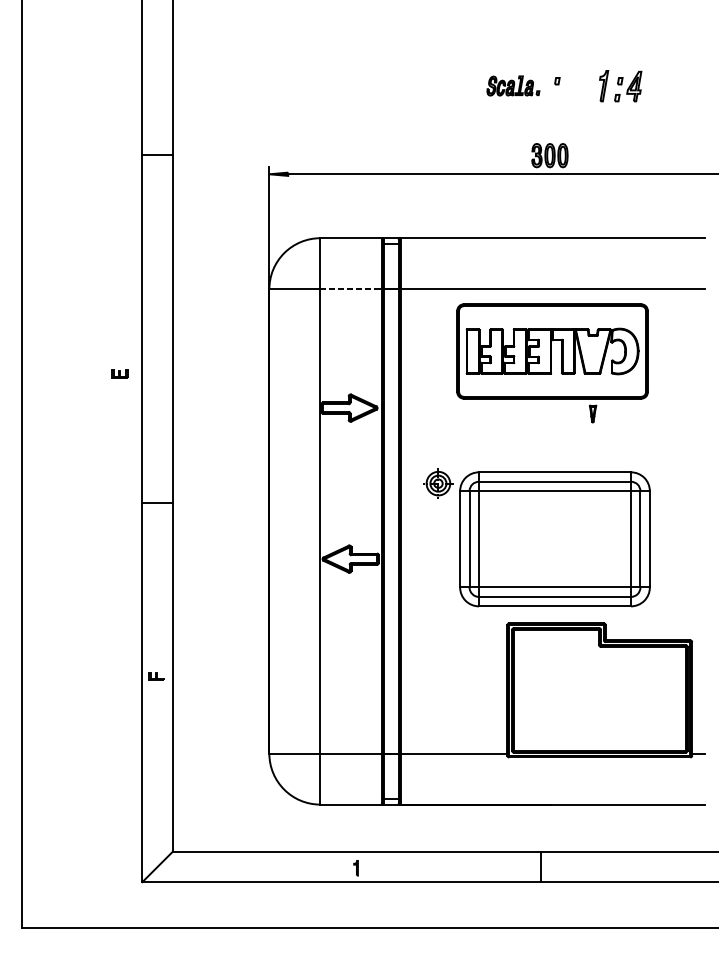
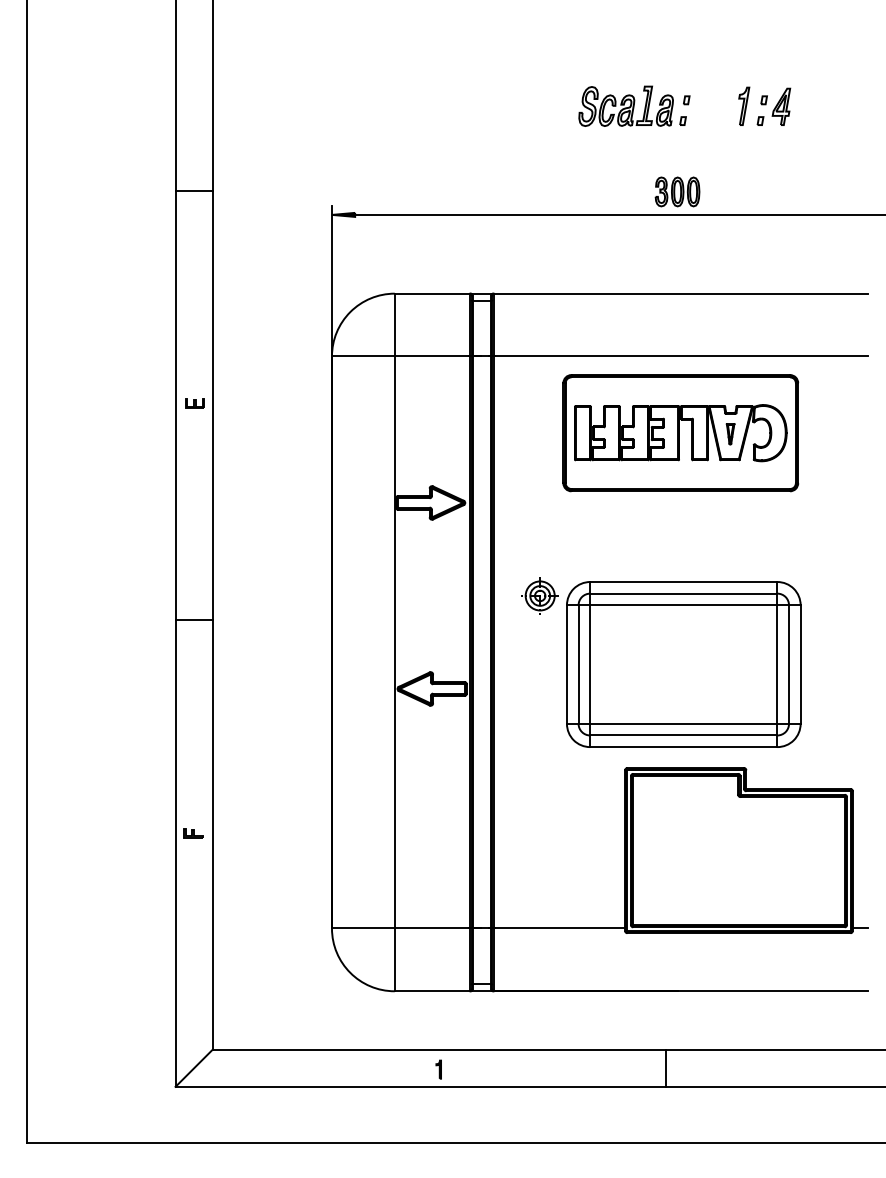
part: (513, 85) -> (632, 105), size x1.67
line: (350, 289) -> (432, 356), dashed -> solid
part: (119, 373) -> (194, 403), moved
part: (592, 414) -> (730, 434), moved

